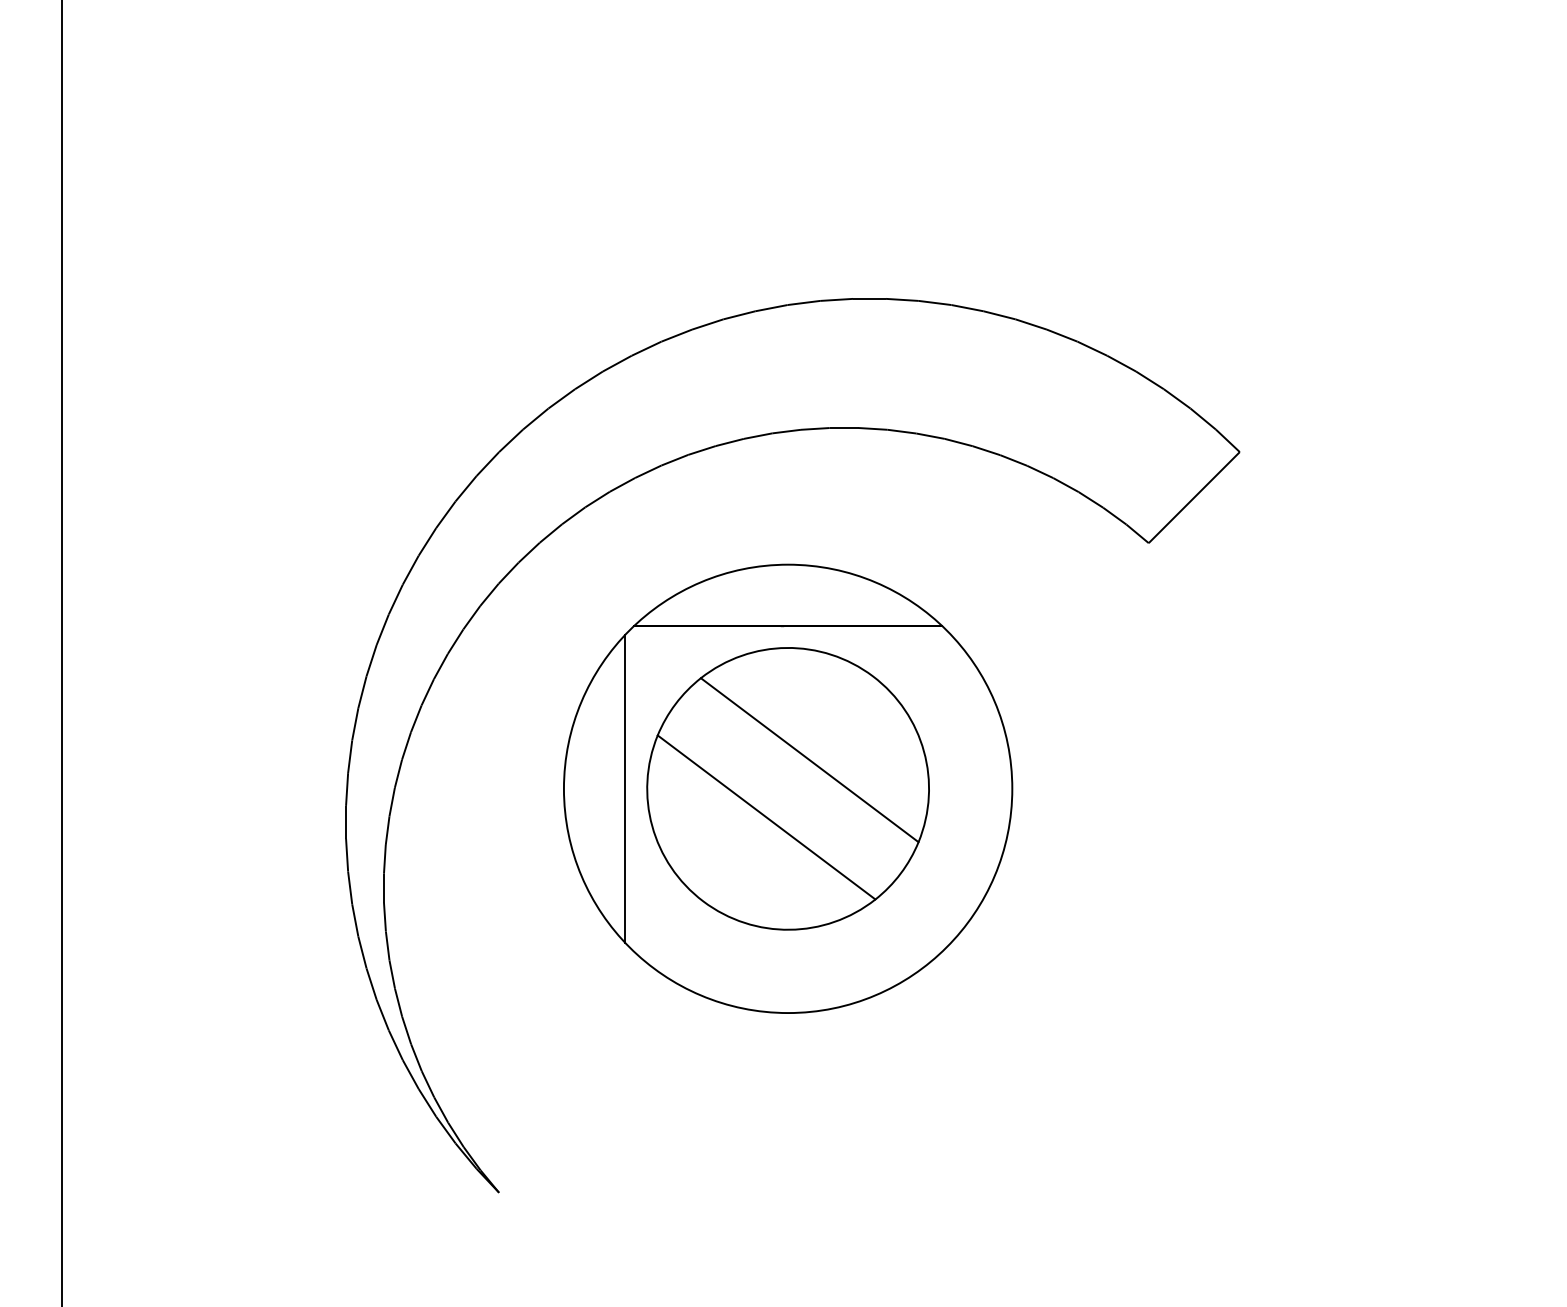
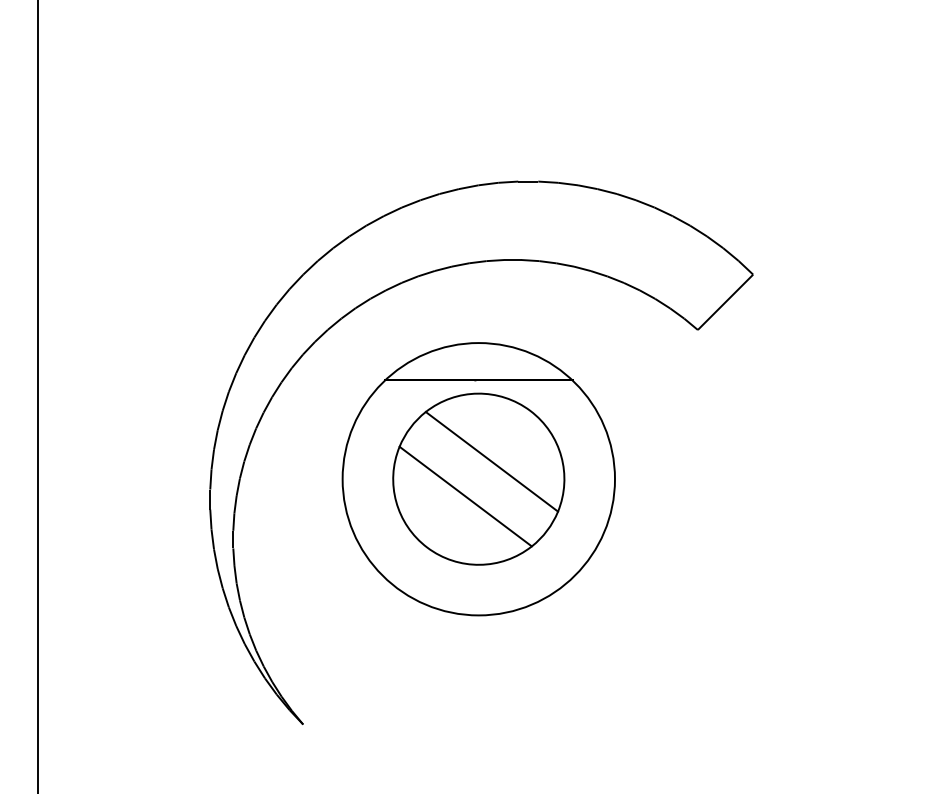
line: (624, 787) -> (379, 478), removed

